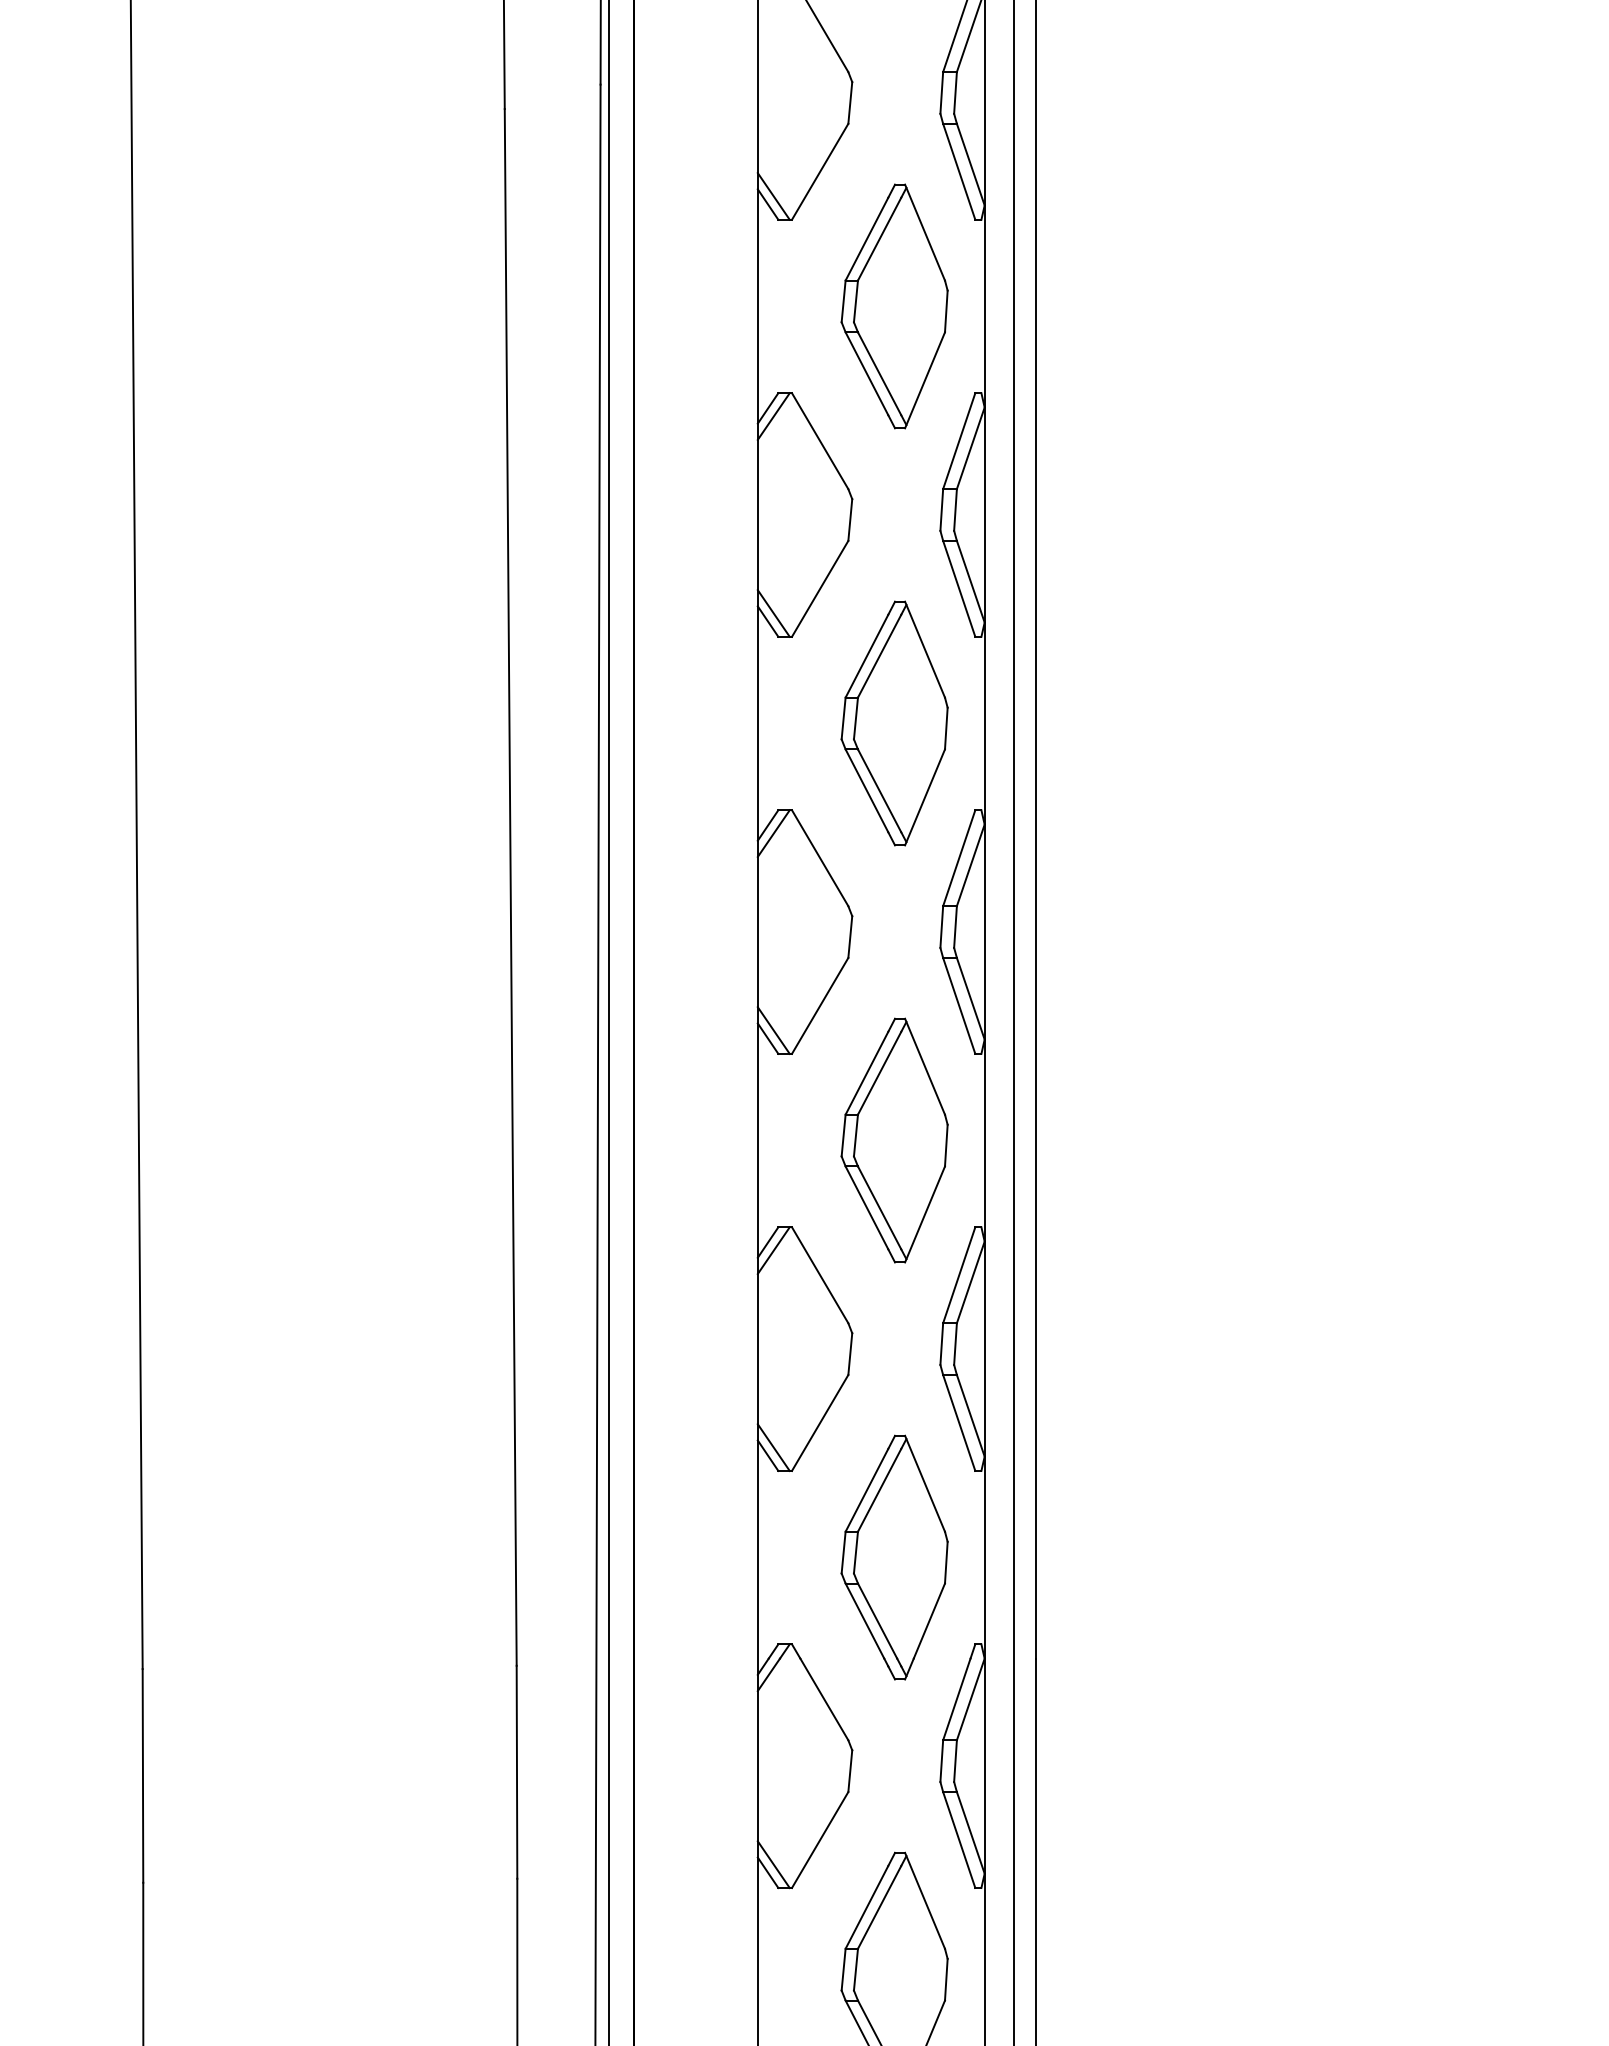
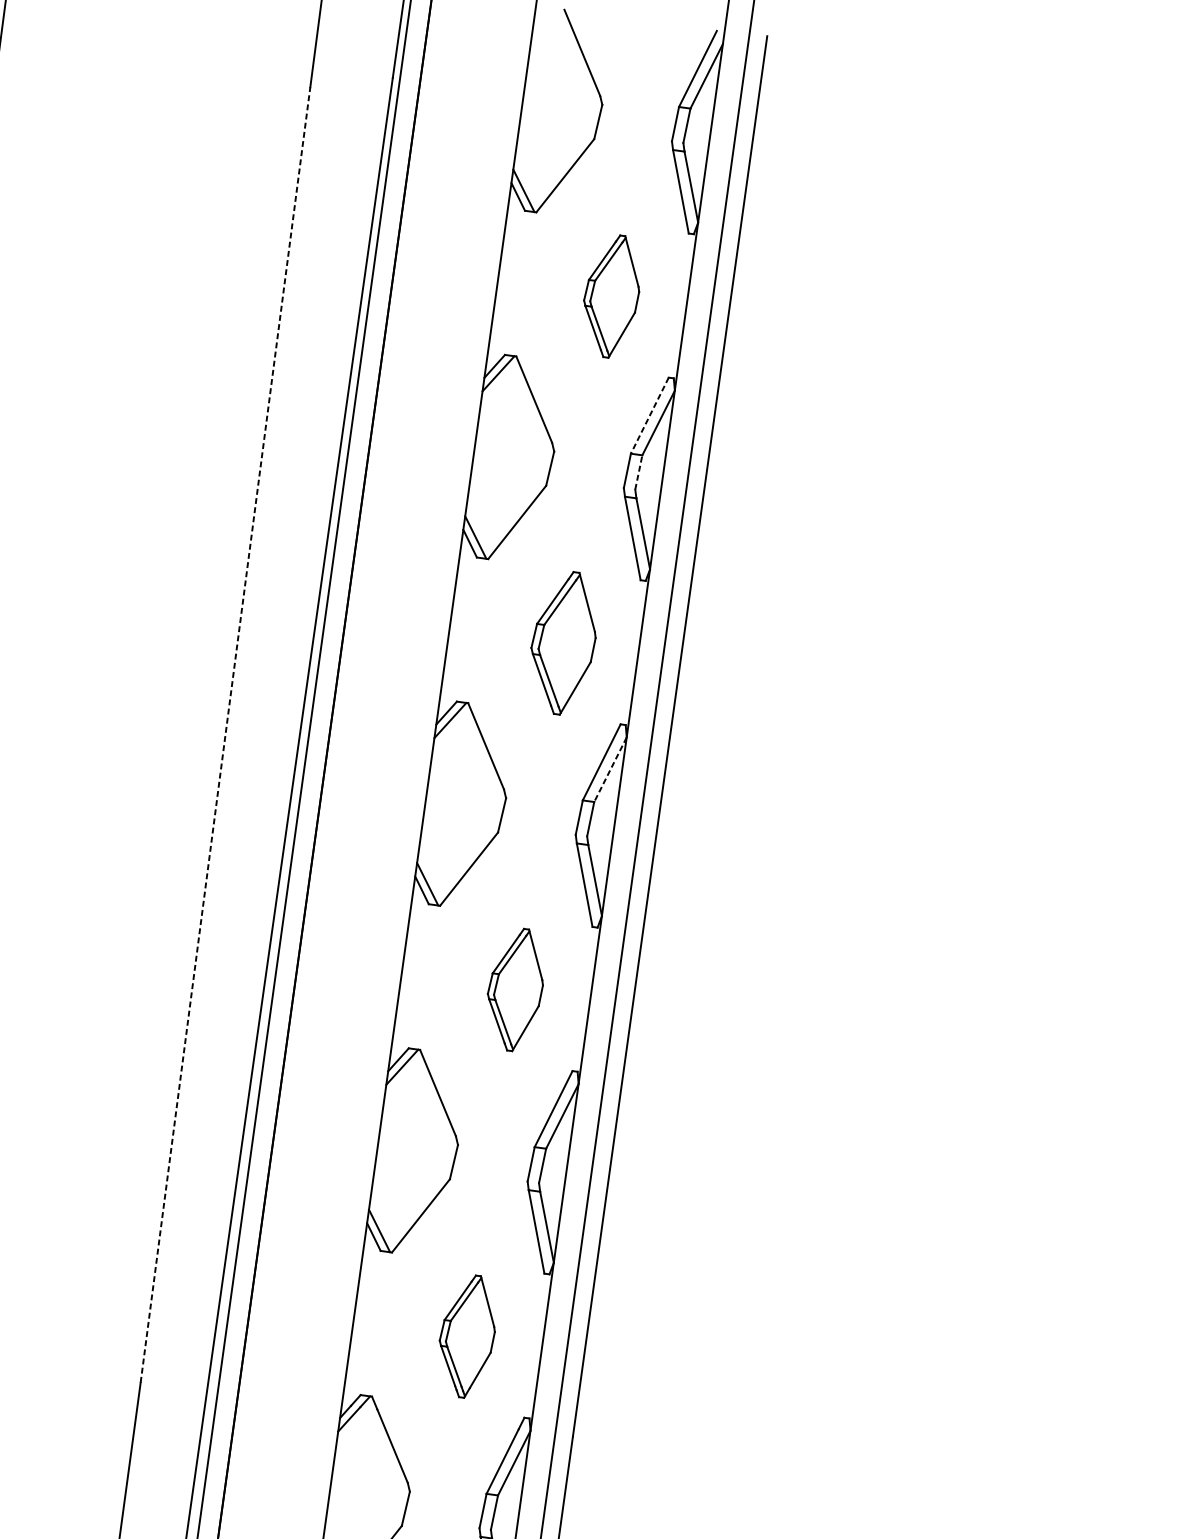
part: (894, 306) -> (611, 296), size x0.6
line: (959, 441) -> (650, 416), solid -> dashed
line: (955, 510) -> (638, 472), solid -> dashed
part: (894, 723) -> (563, 642), size x0.7
line: (970, 865) -> (610, 769), solid -> dashed
line: (510, 886) -> (225, 734), solid -> dashed
part: (894, 1140) -> (515, 989), size x0.6
part: (894, 1557) -> (467, 1336), size x0.6

